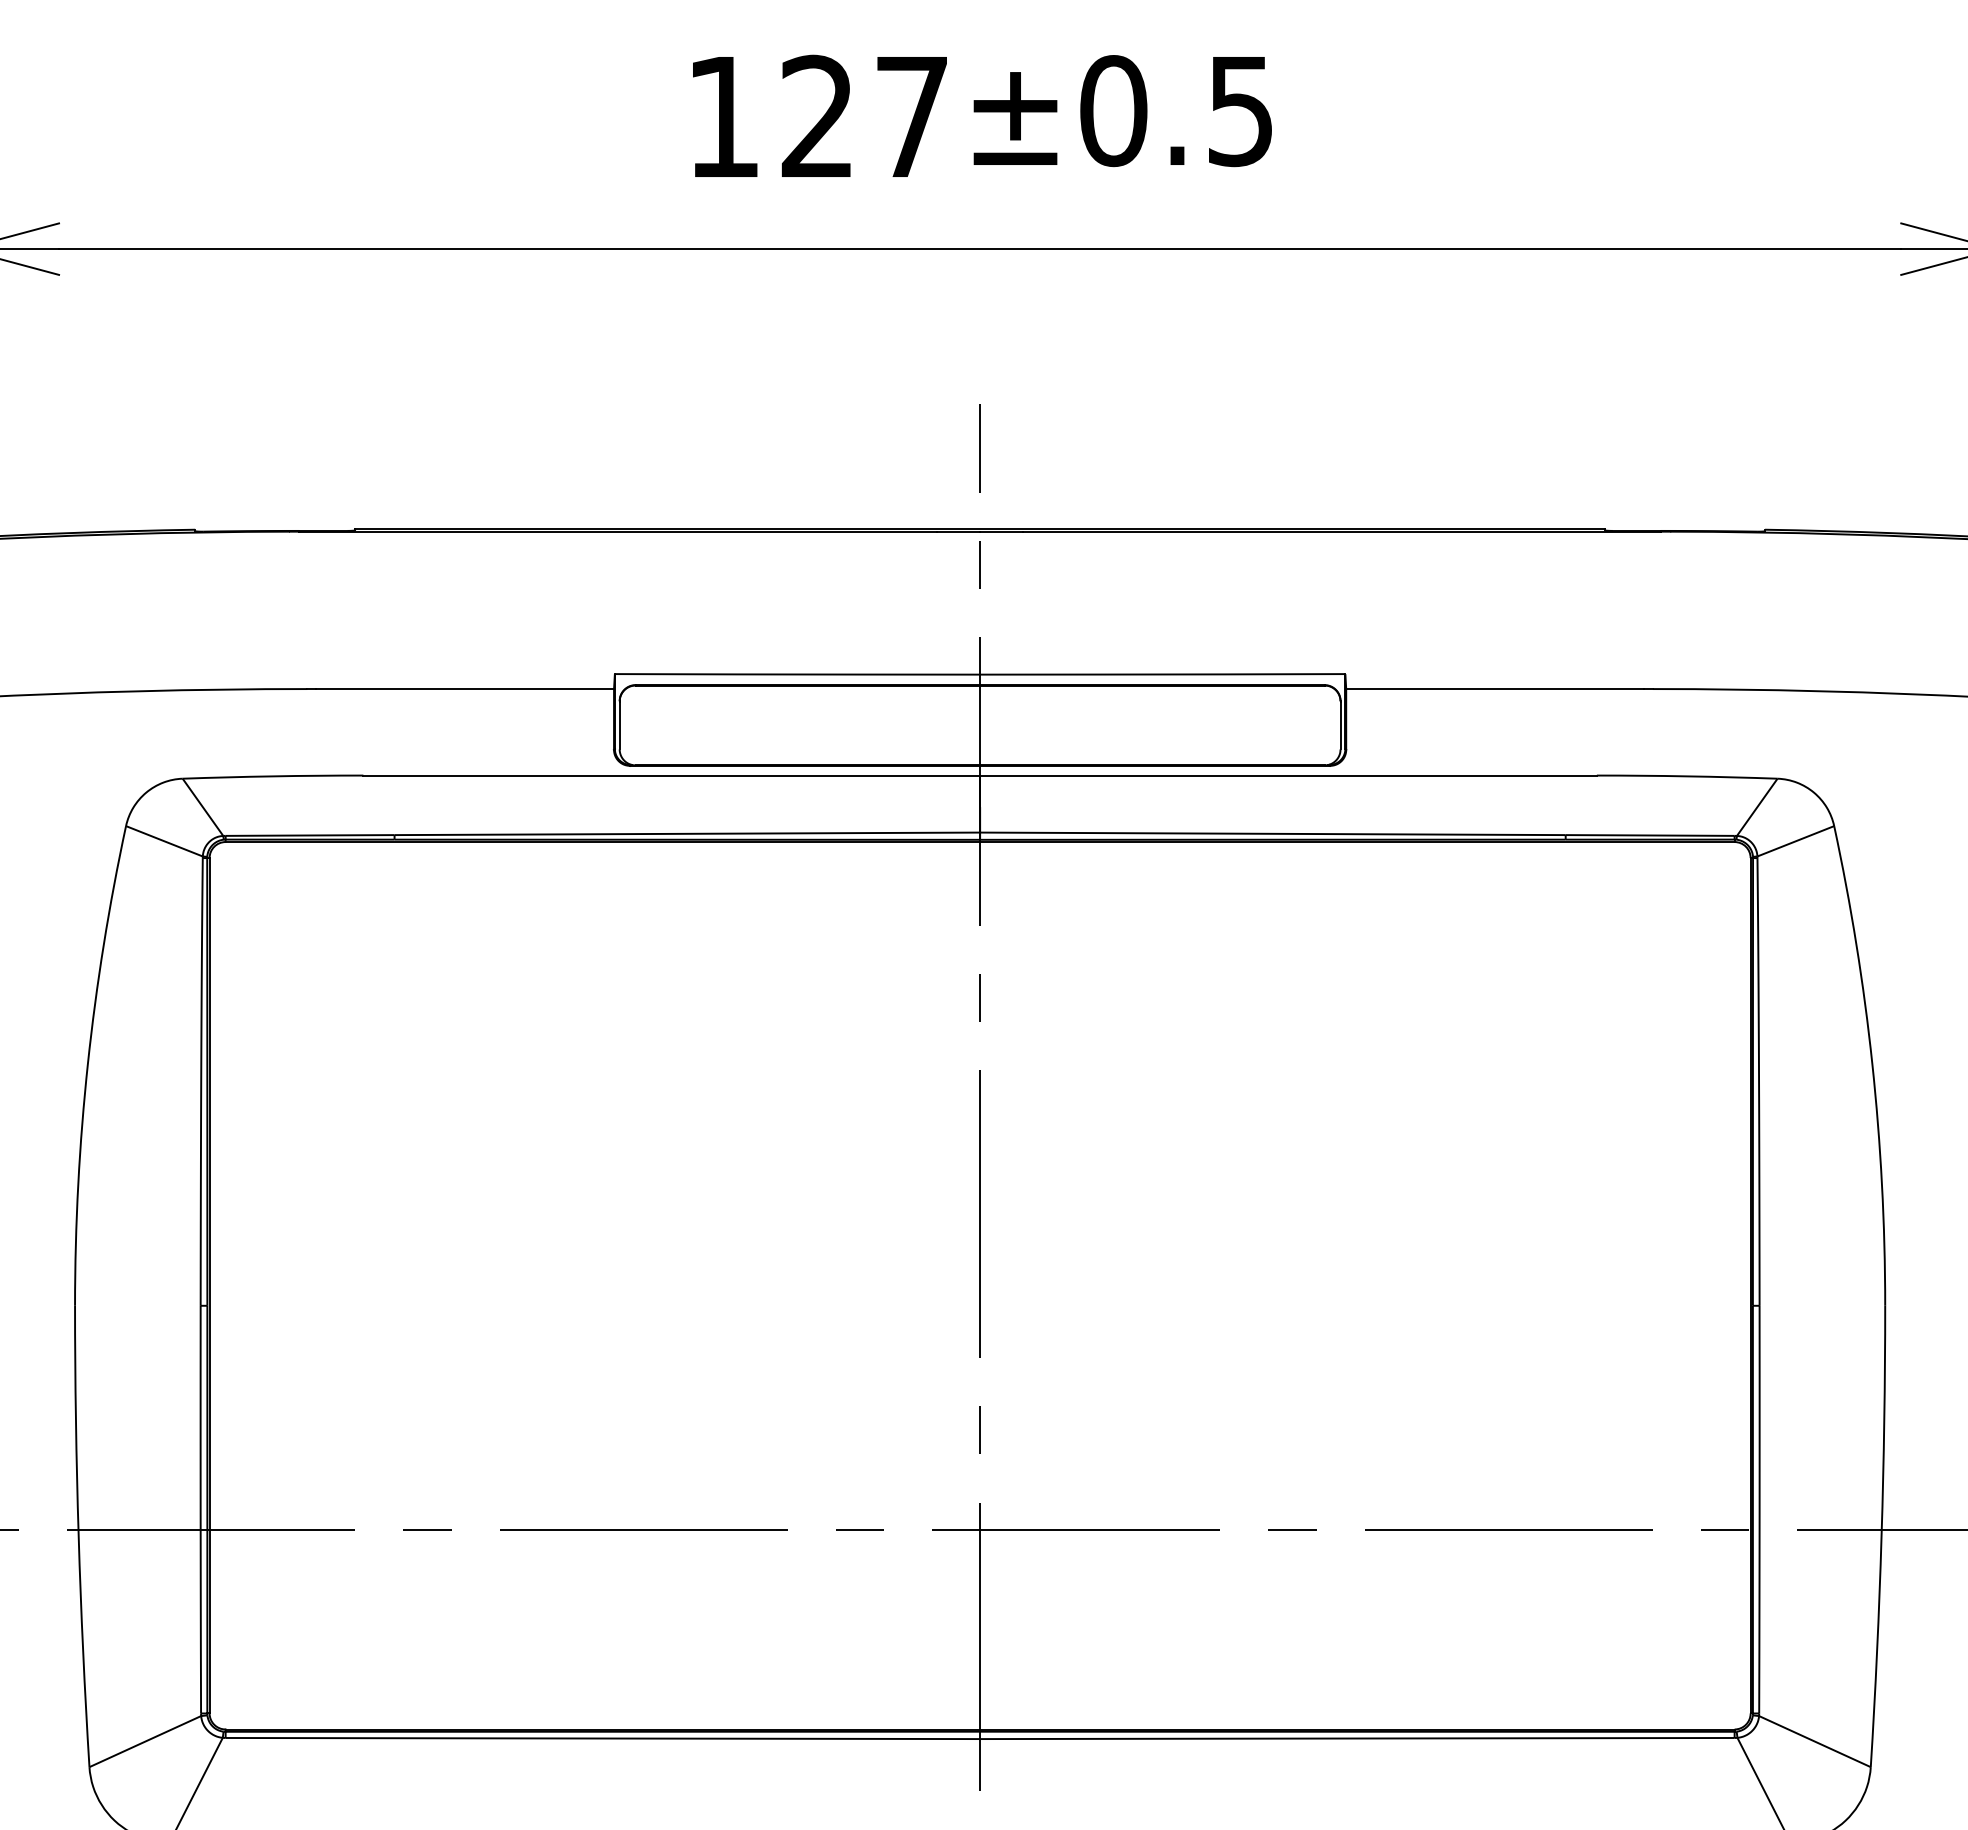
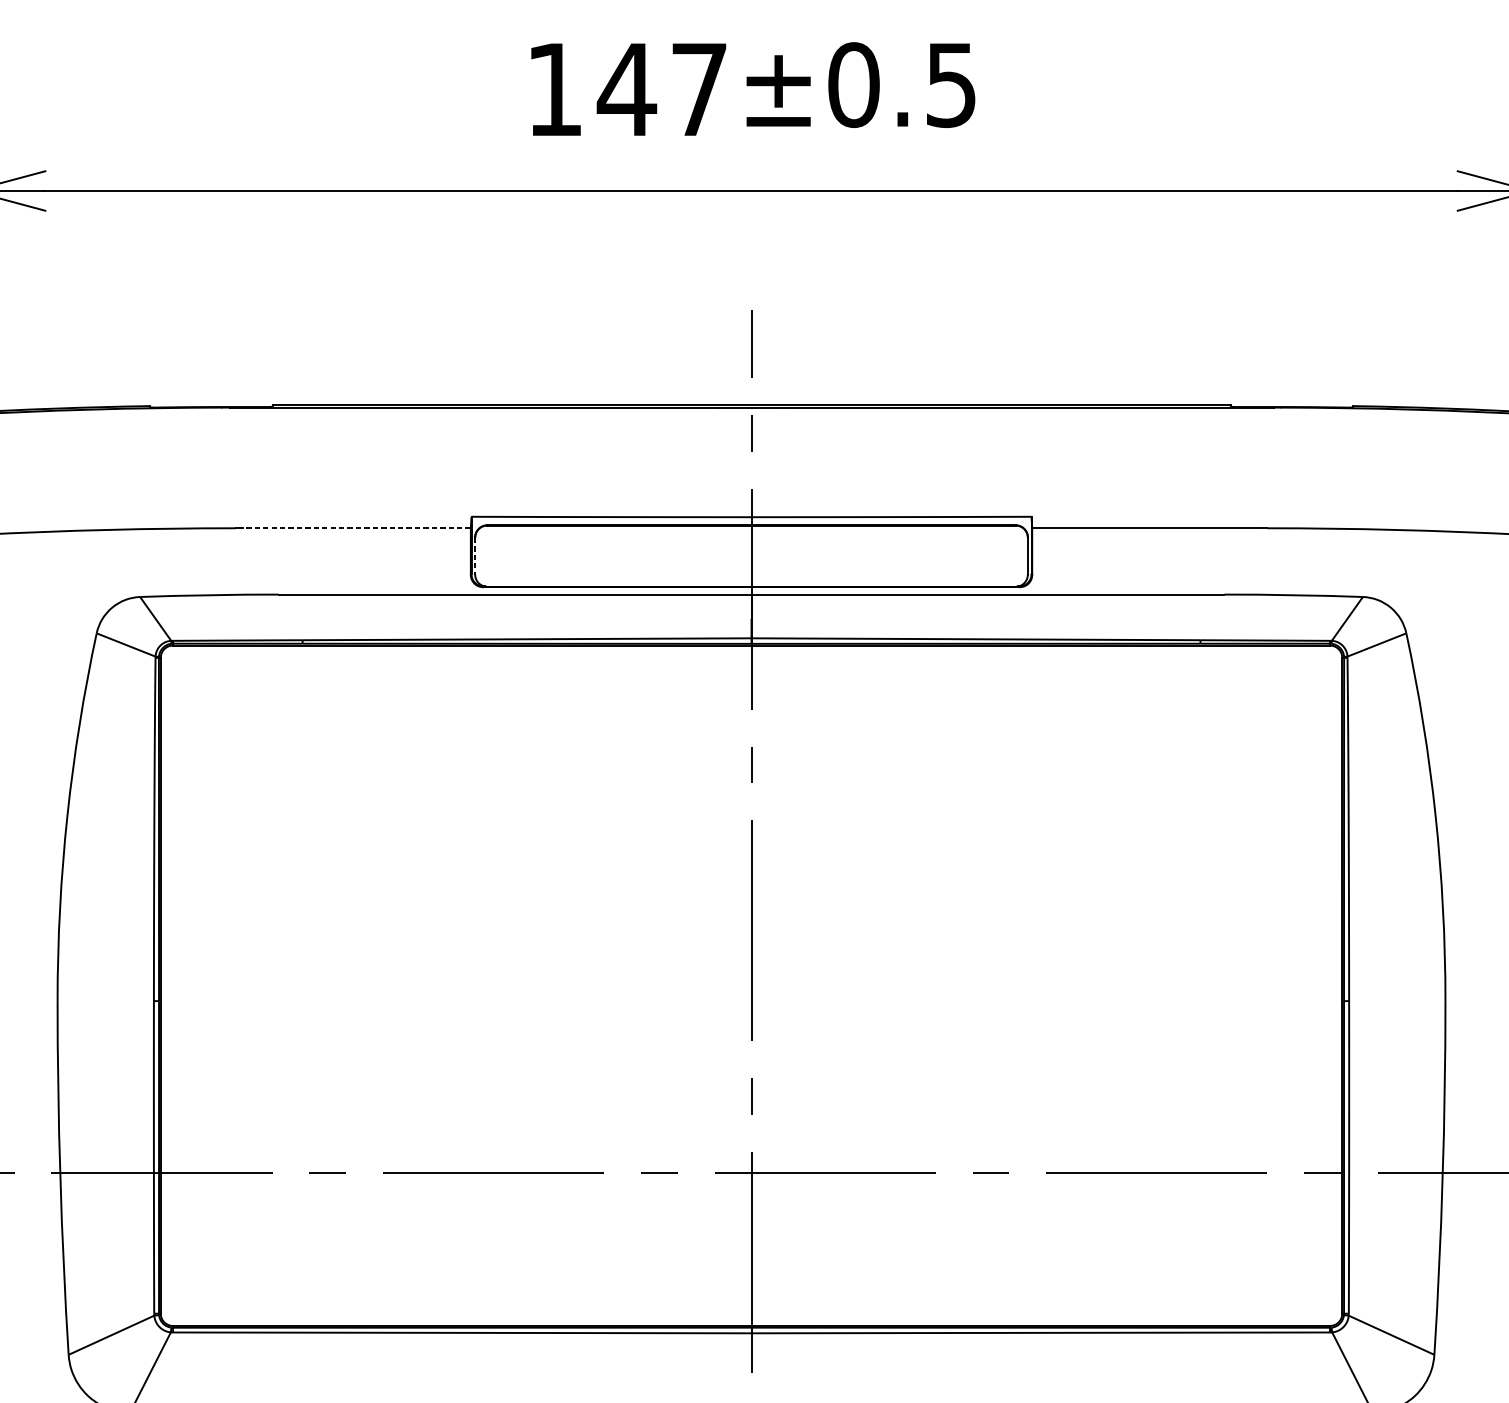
text: (817, 115) -> (626, 88), 127 -> 147
line: (465, 689) -> (356, 528), solid -> dashed
line: (619, 725) -> (475, 556), solid -> dashed

